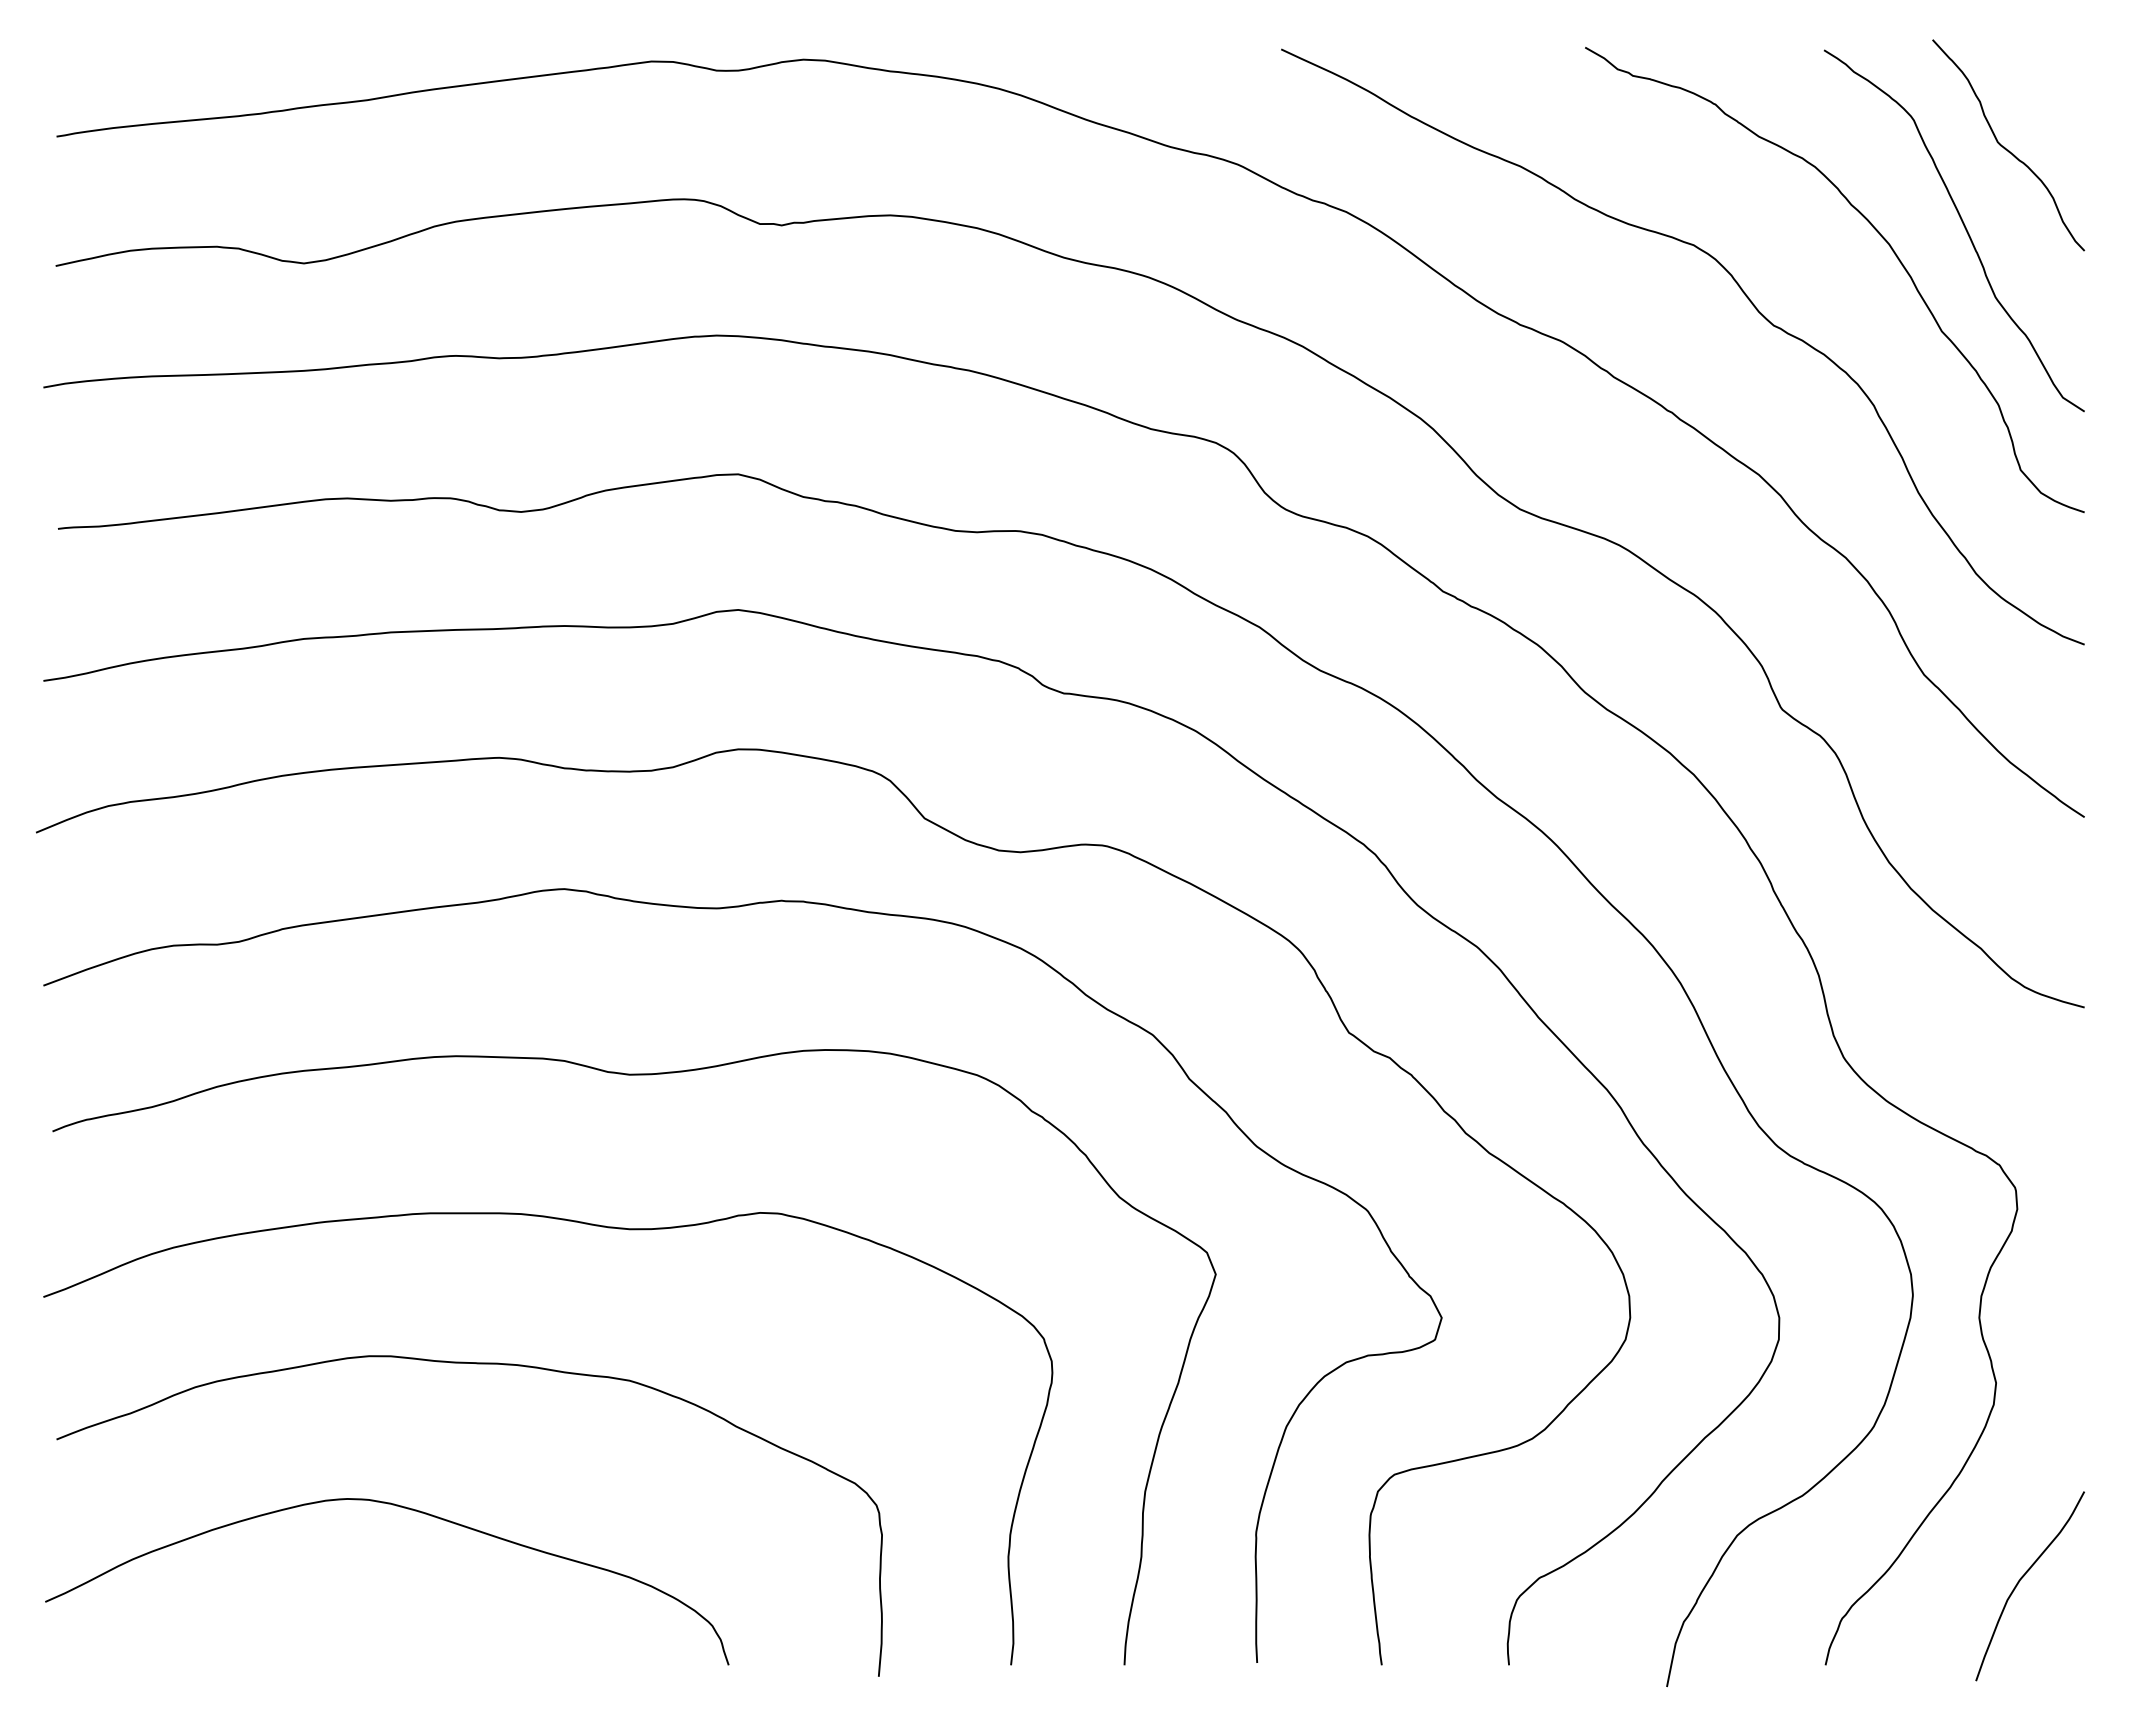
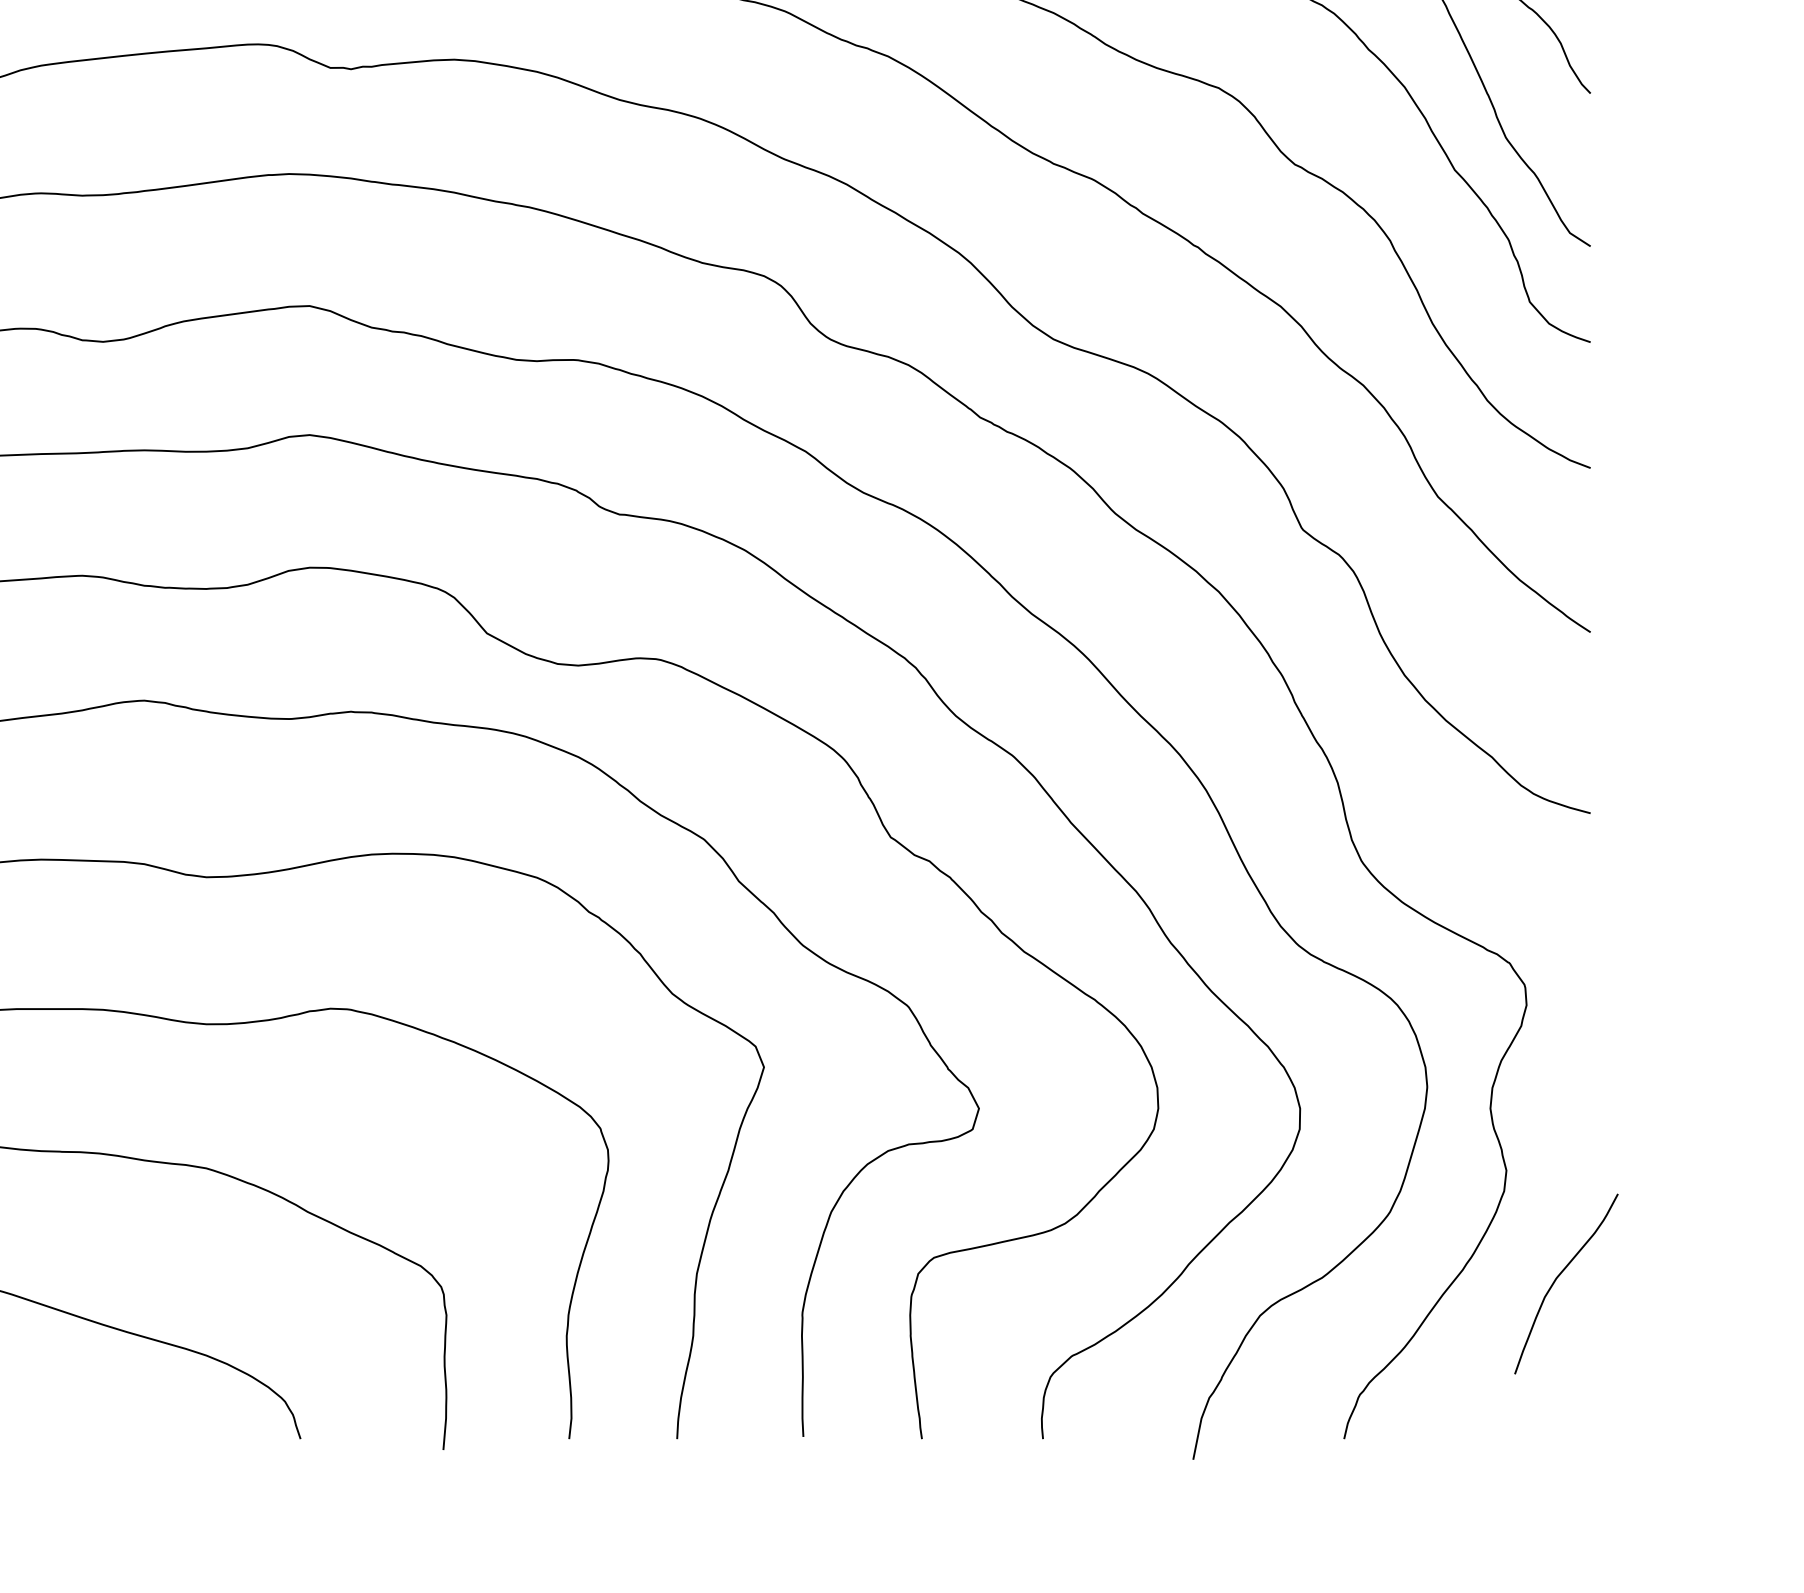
curve: (2020, 1581) -> (1557, 1279), moved

